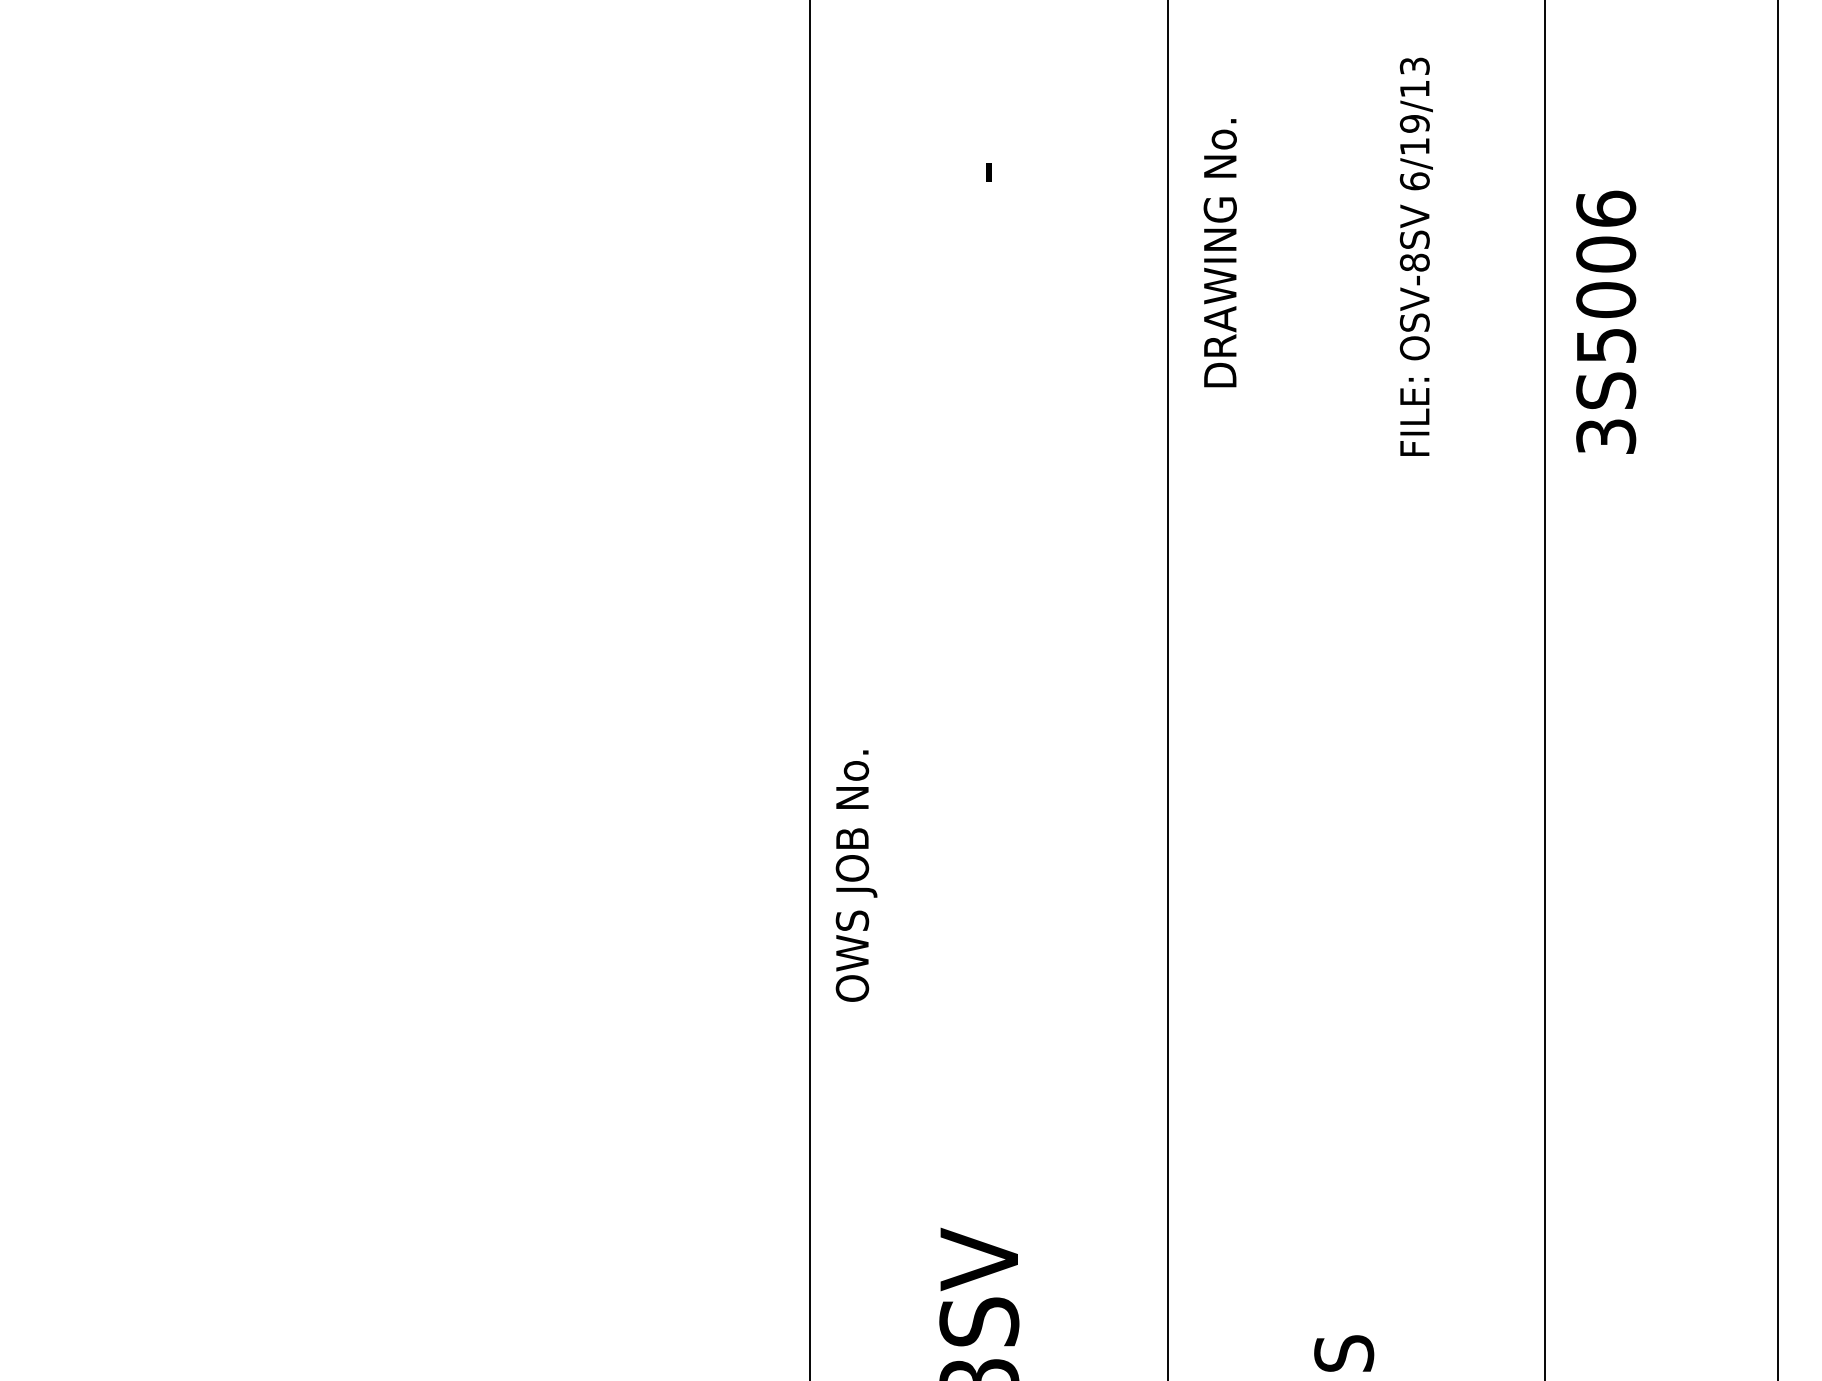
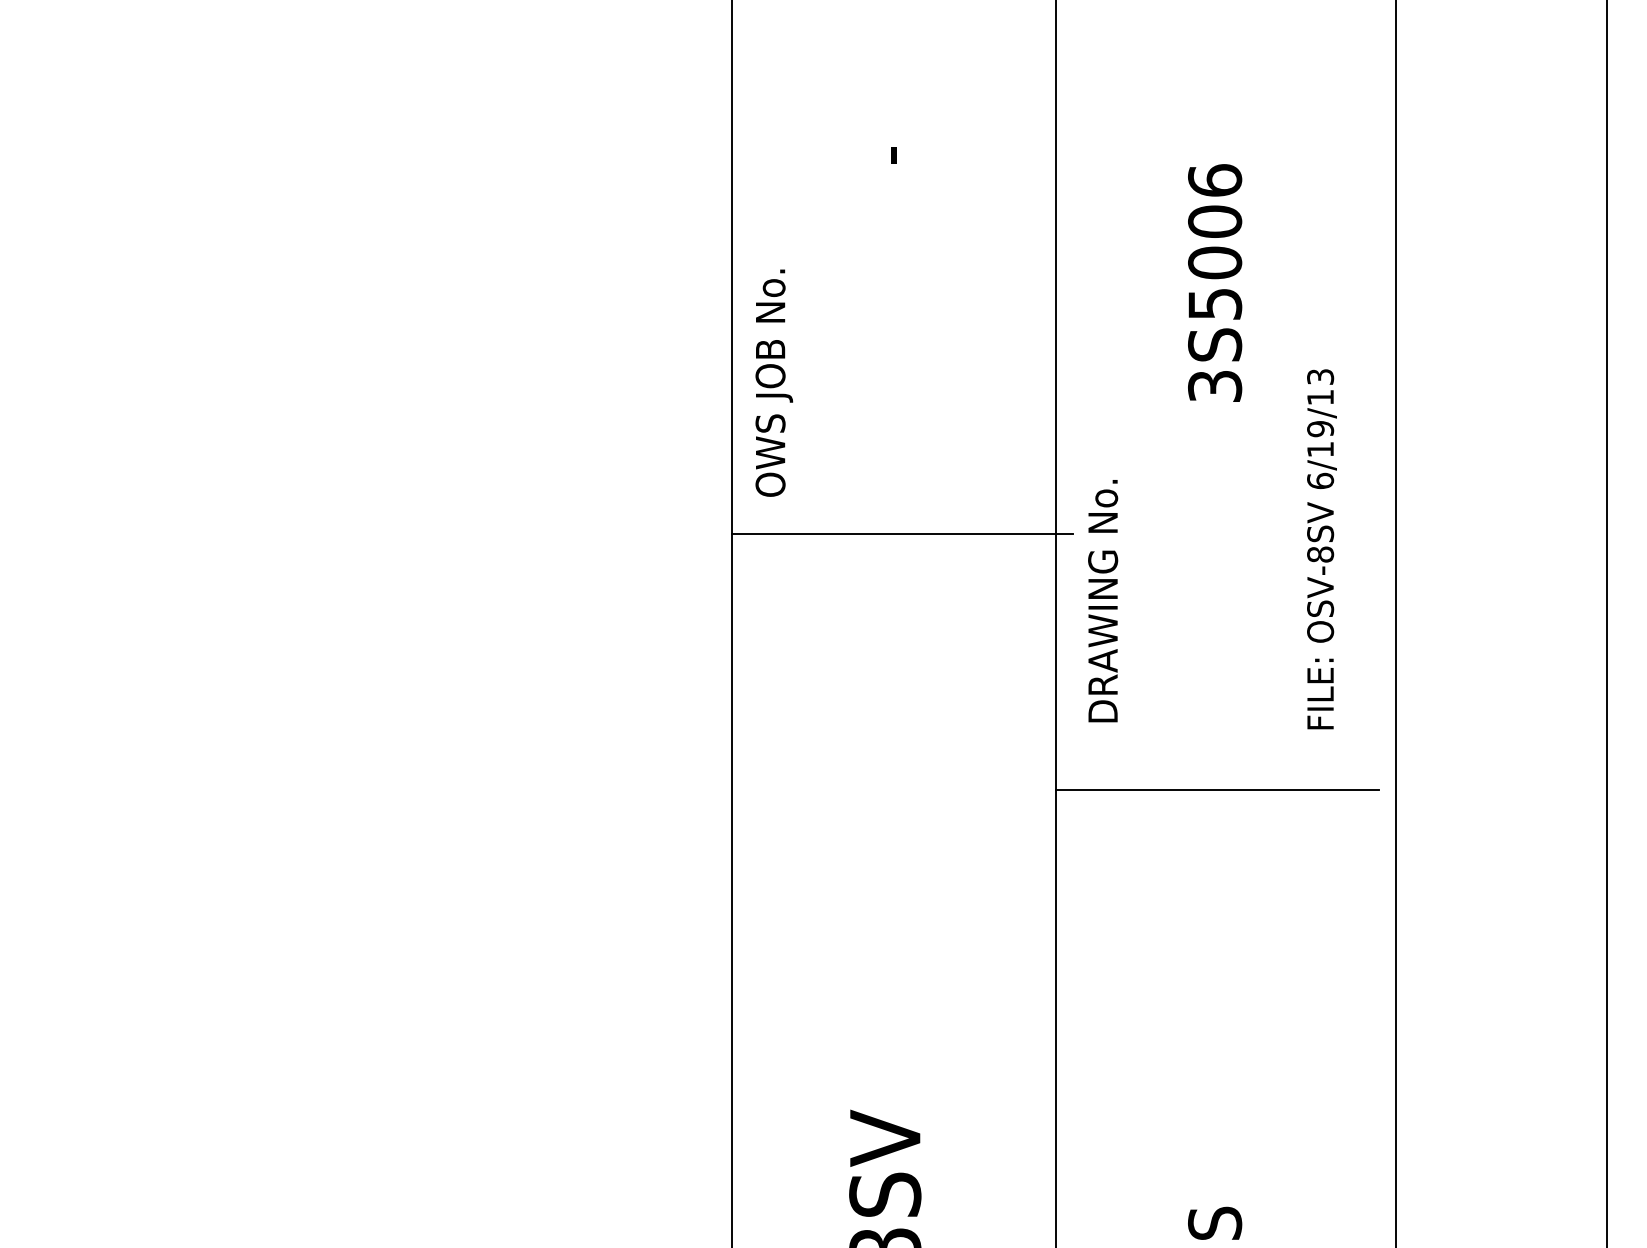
text: (1219, 253) -> (1102, 601), moved
text: (1415, 256) -> (1321, 548), moved
text: (1606, 321) -> (1215, 282), moved
line: (998, 590) -> (902, 533), added
line: (1346, 874) -> (1217, 790), added
text: (856, 875) -> (774, 382), moved

